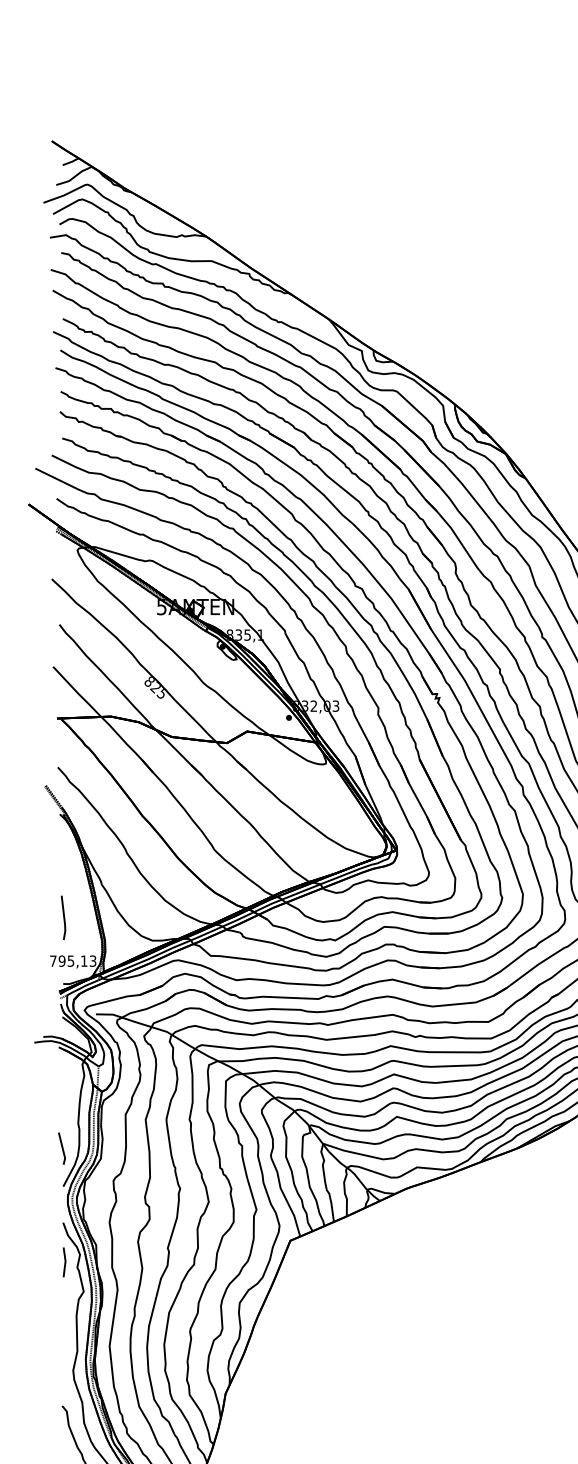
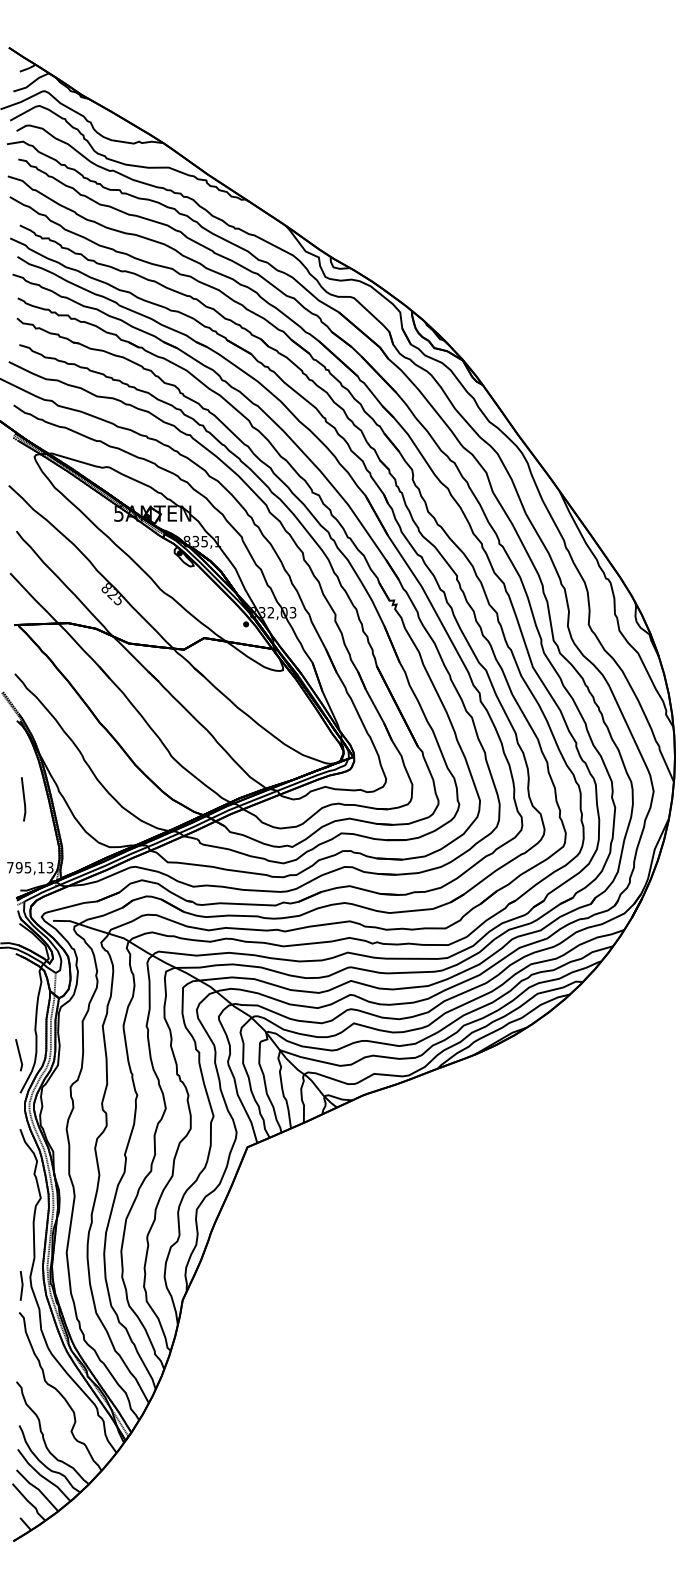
line: (63, 917) -> (23, 799), moved
line: (64, 1261) -> (21, 1285), moved

